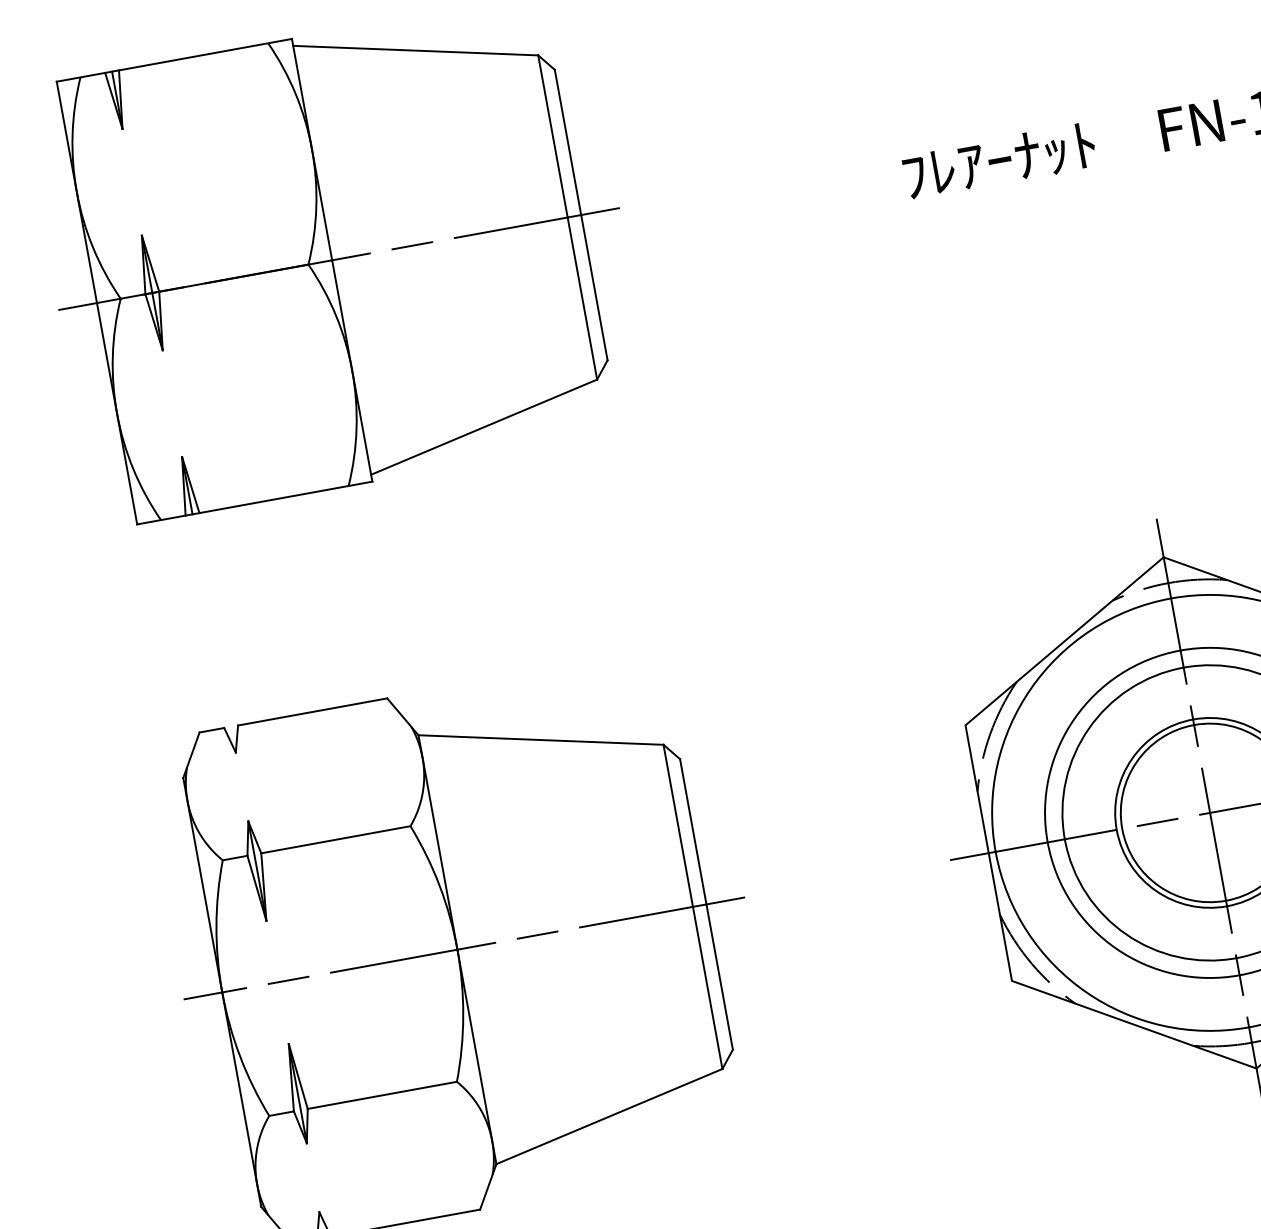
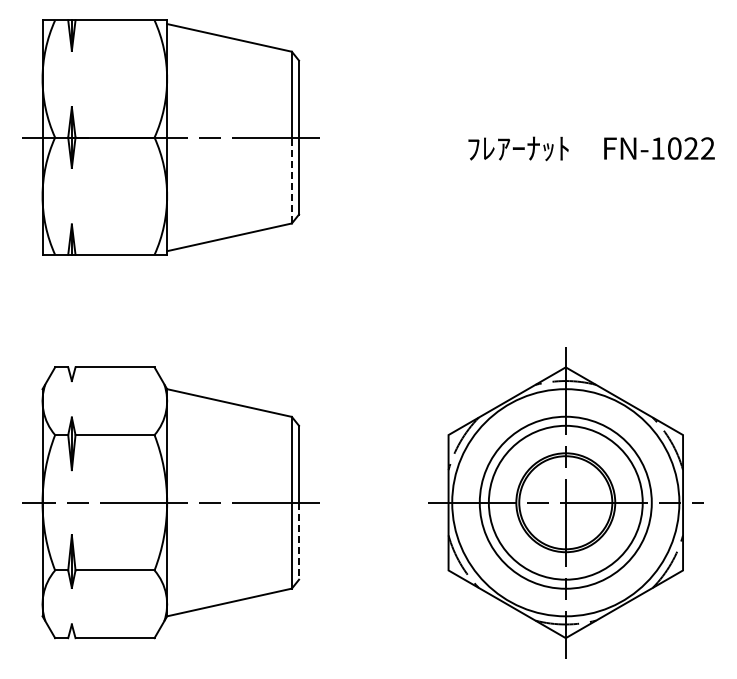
line: (581, 298) -> (291, 180), solid -> dashed
line: (720, 977) -> (299, 541), solid -> dashed

